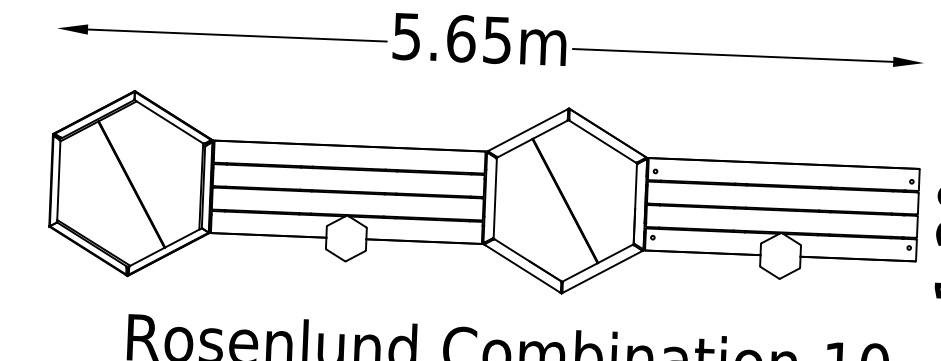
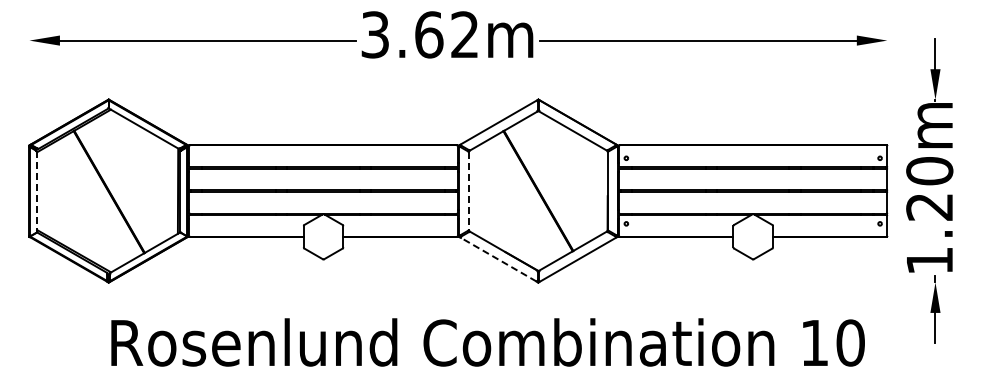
text: (452, 38) -> (420, 34), 5.65m -> 3.62m
line: (59, 182) -> (37, 192), solid -> dashed
line: (495, 198) -> (469, 191), solid -> dashed
line: (522, 268) -> (498, 259), solid -> dashed

